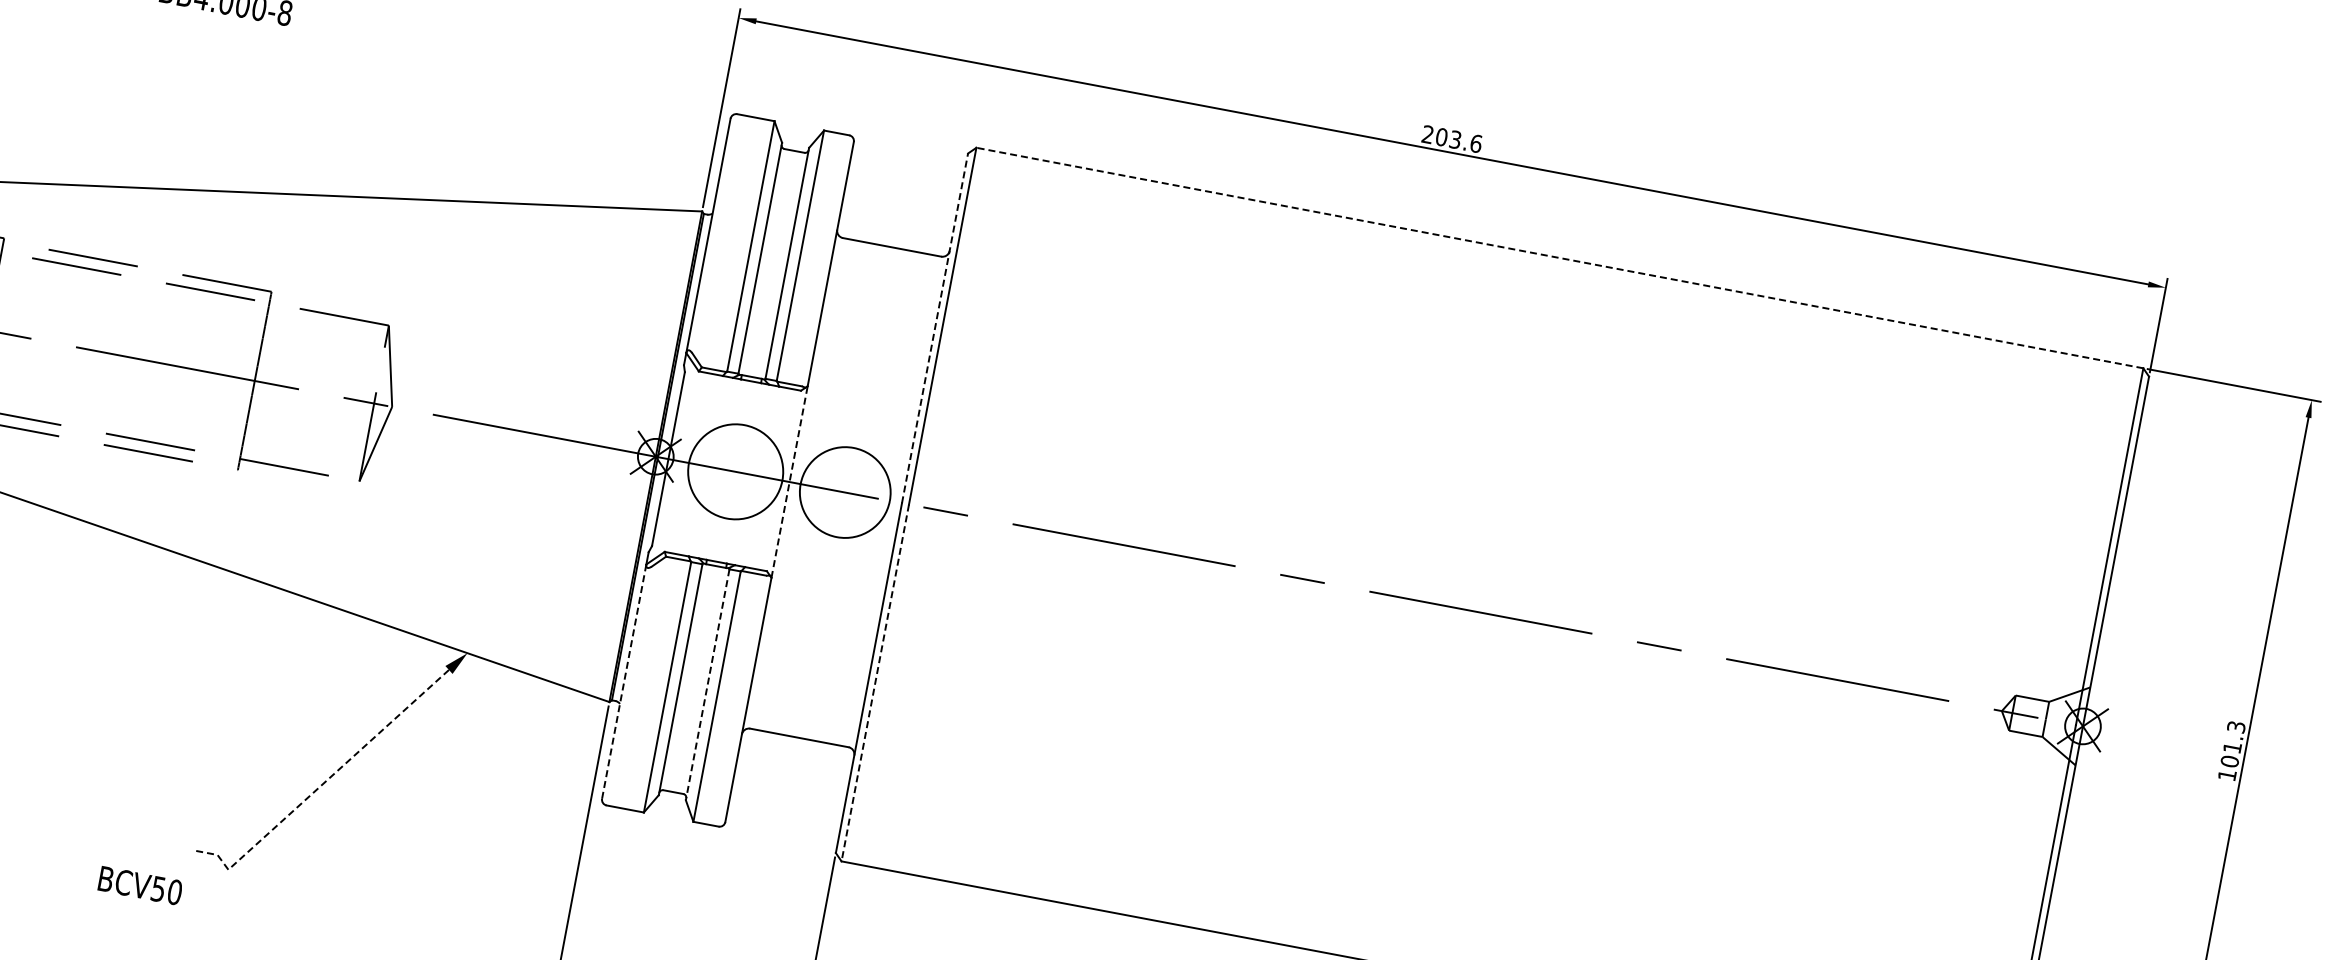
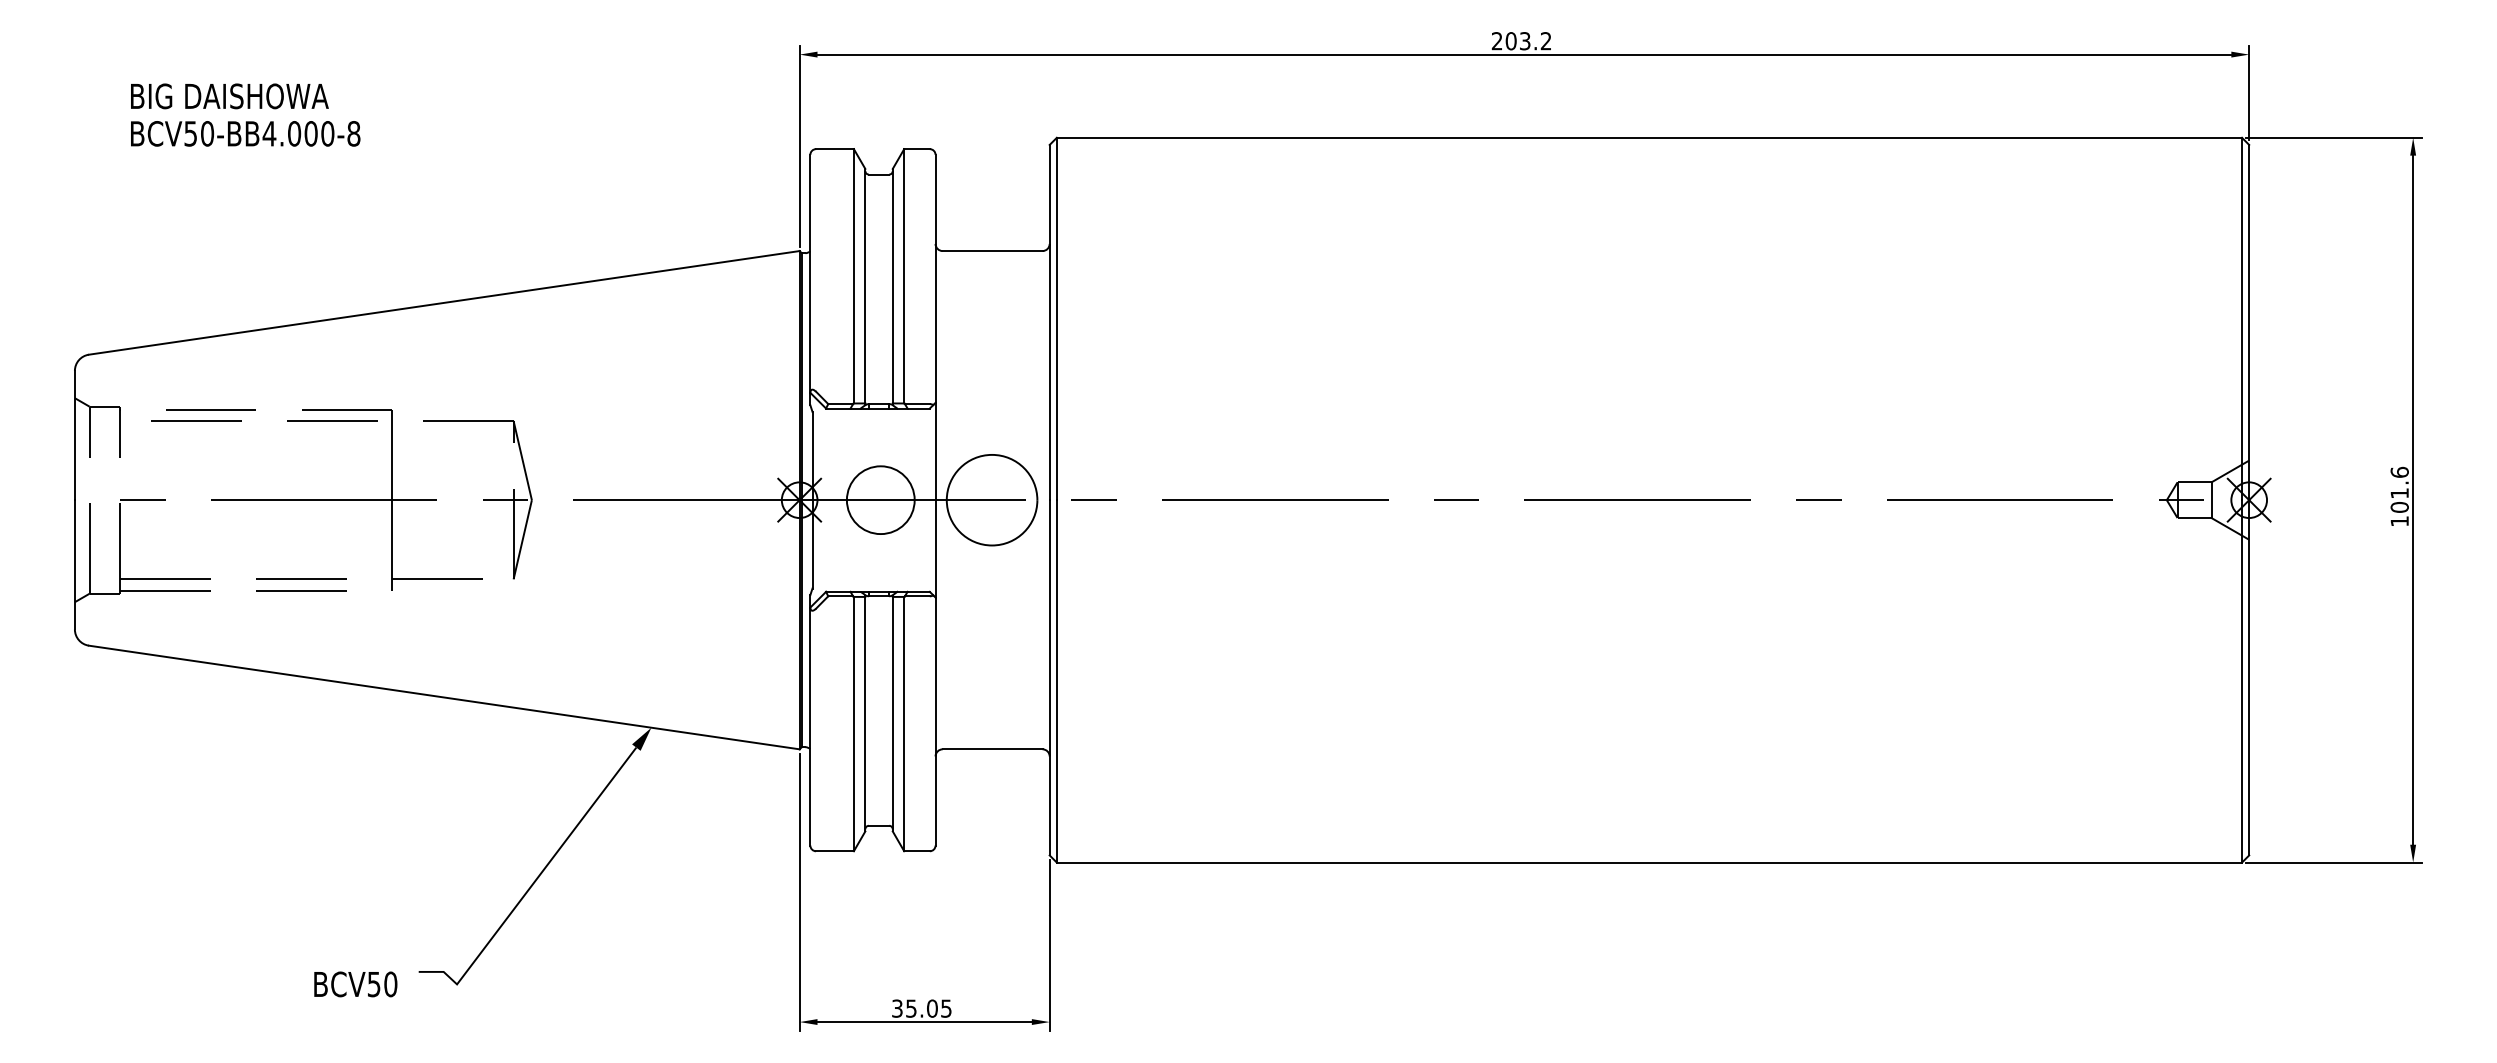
text: (1475, 143) -> (1545, 41), 203.6 -> 203.2
line: (1560, 257) -> (1649, 137), dashed -> solid
line: (934, 328) -> (1049, 322), dashed -> solid
circle: (735, 472) -> (880, 500), size x0.71
line: (789, 481) -> (935, 499), dashed -> solid
line: (624, 681) -> (810, 726), dashed -> solid
line: (874, 683) -> (1056, 681), dashed -> solid
line: (707, 685) -> (892, 714), dashed -> solid
text: (2236, 726) -> (2399, 471), 101.3 -> 101.6
line: (321, 785) -> (532, 884), dashed -> solid
text: (140, 885) -> (355, 984), moved

